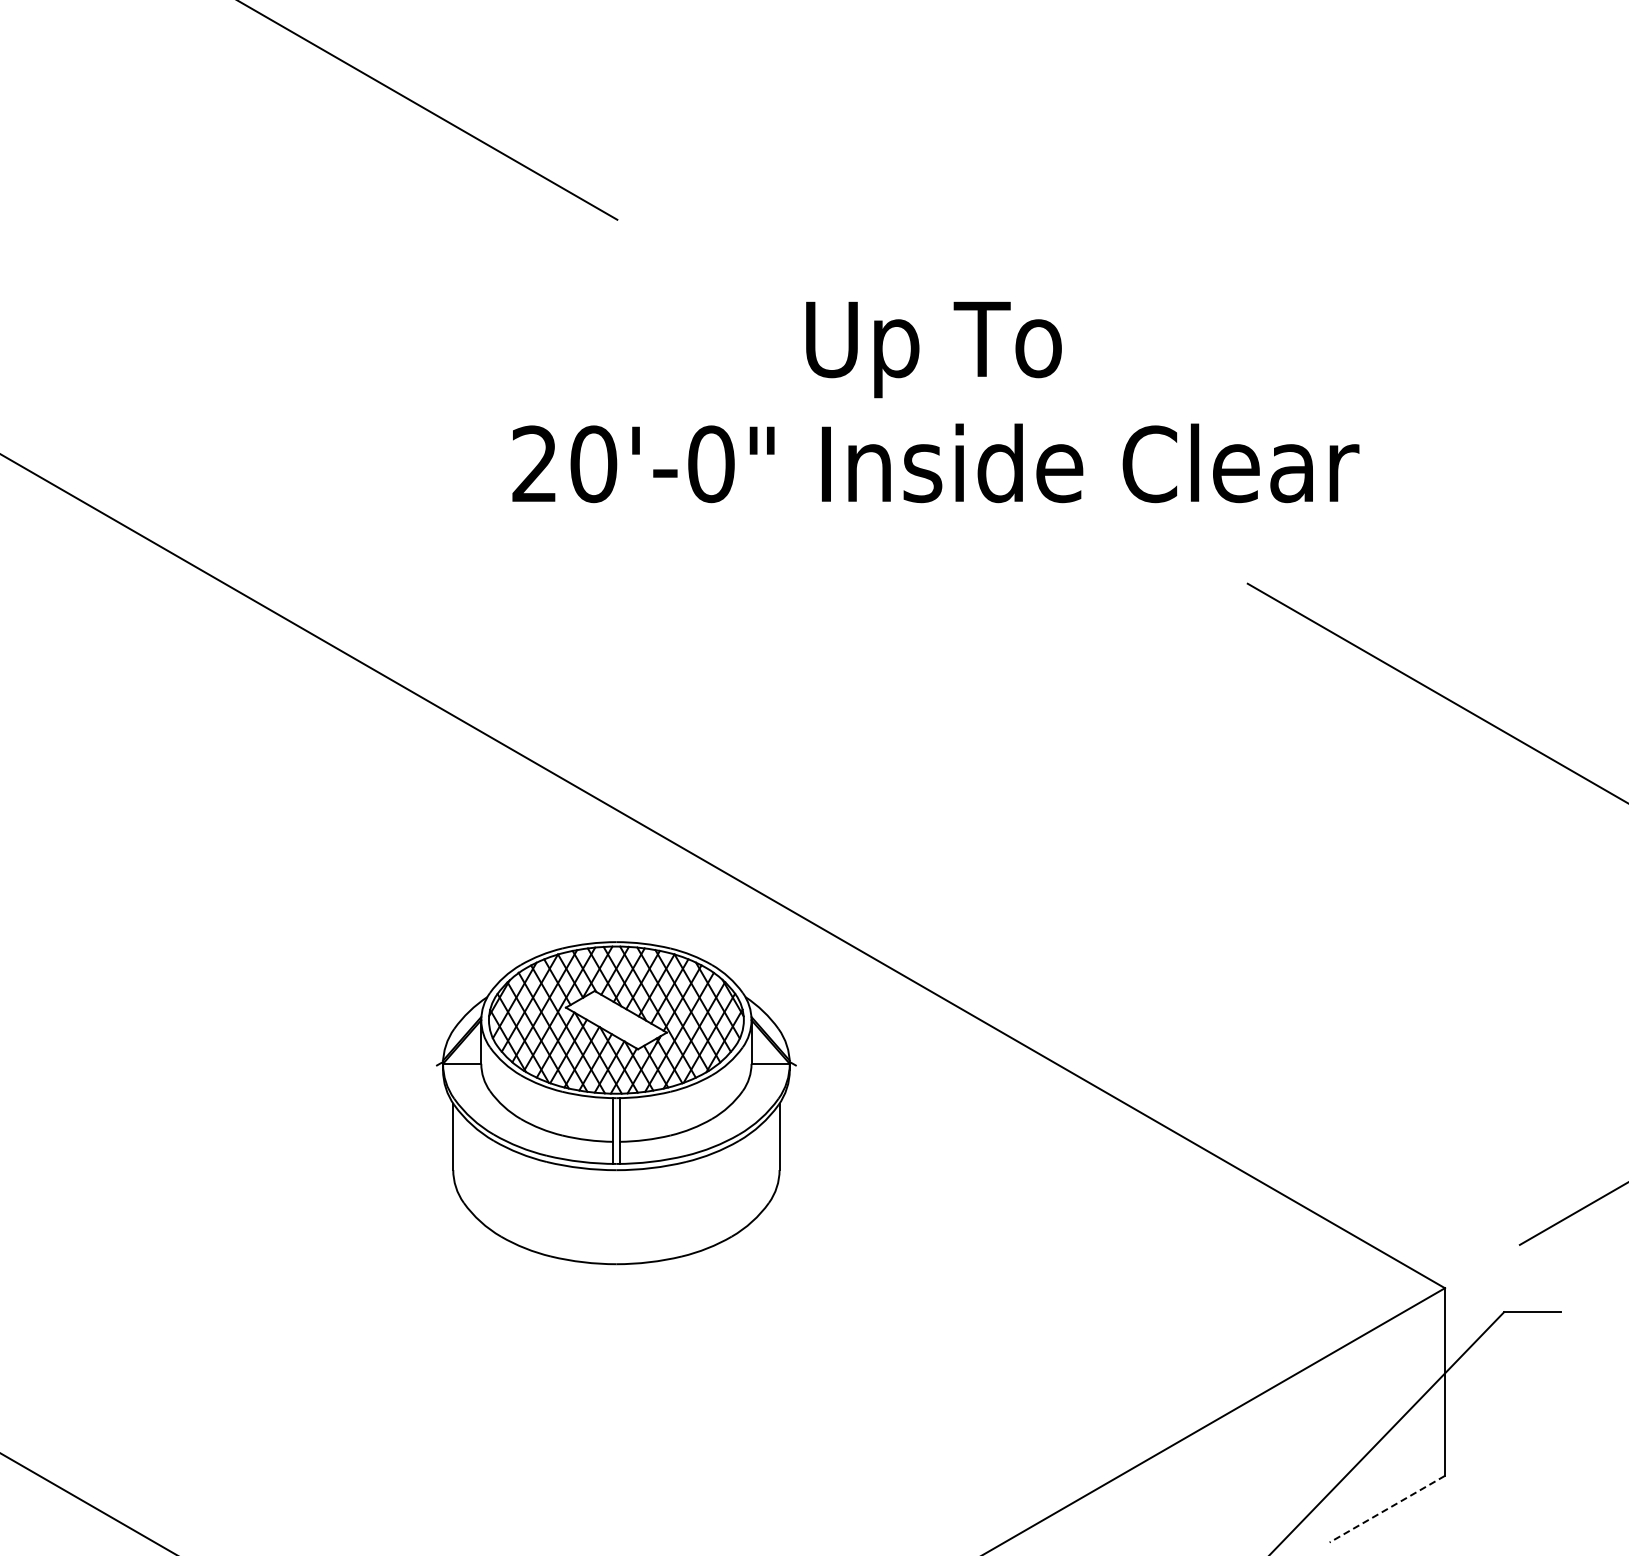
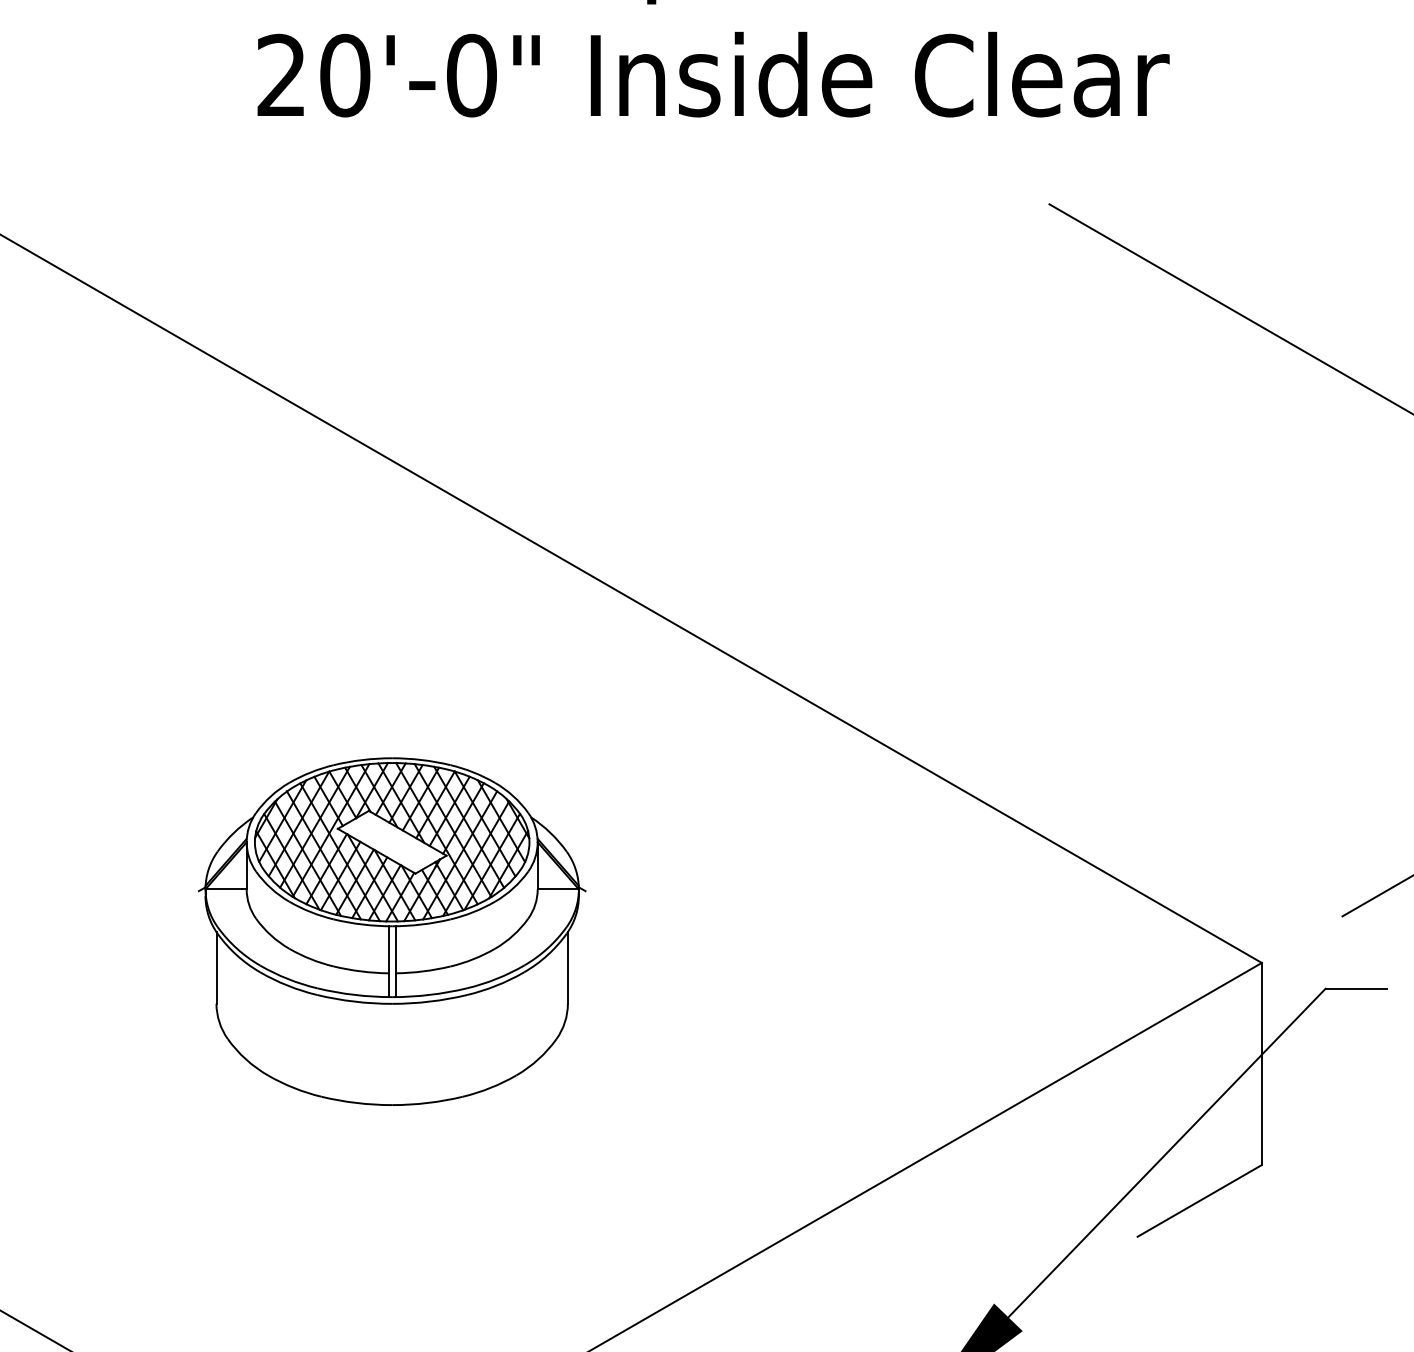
part: (616, 1103) -> (392, 932), moved
line: (1387, 1509) -> (1199, 1201), dashed -> solid

